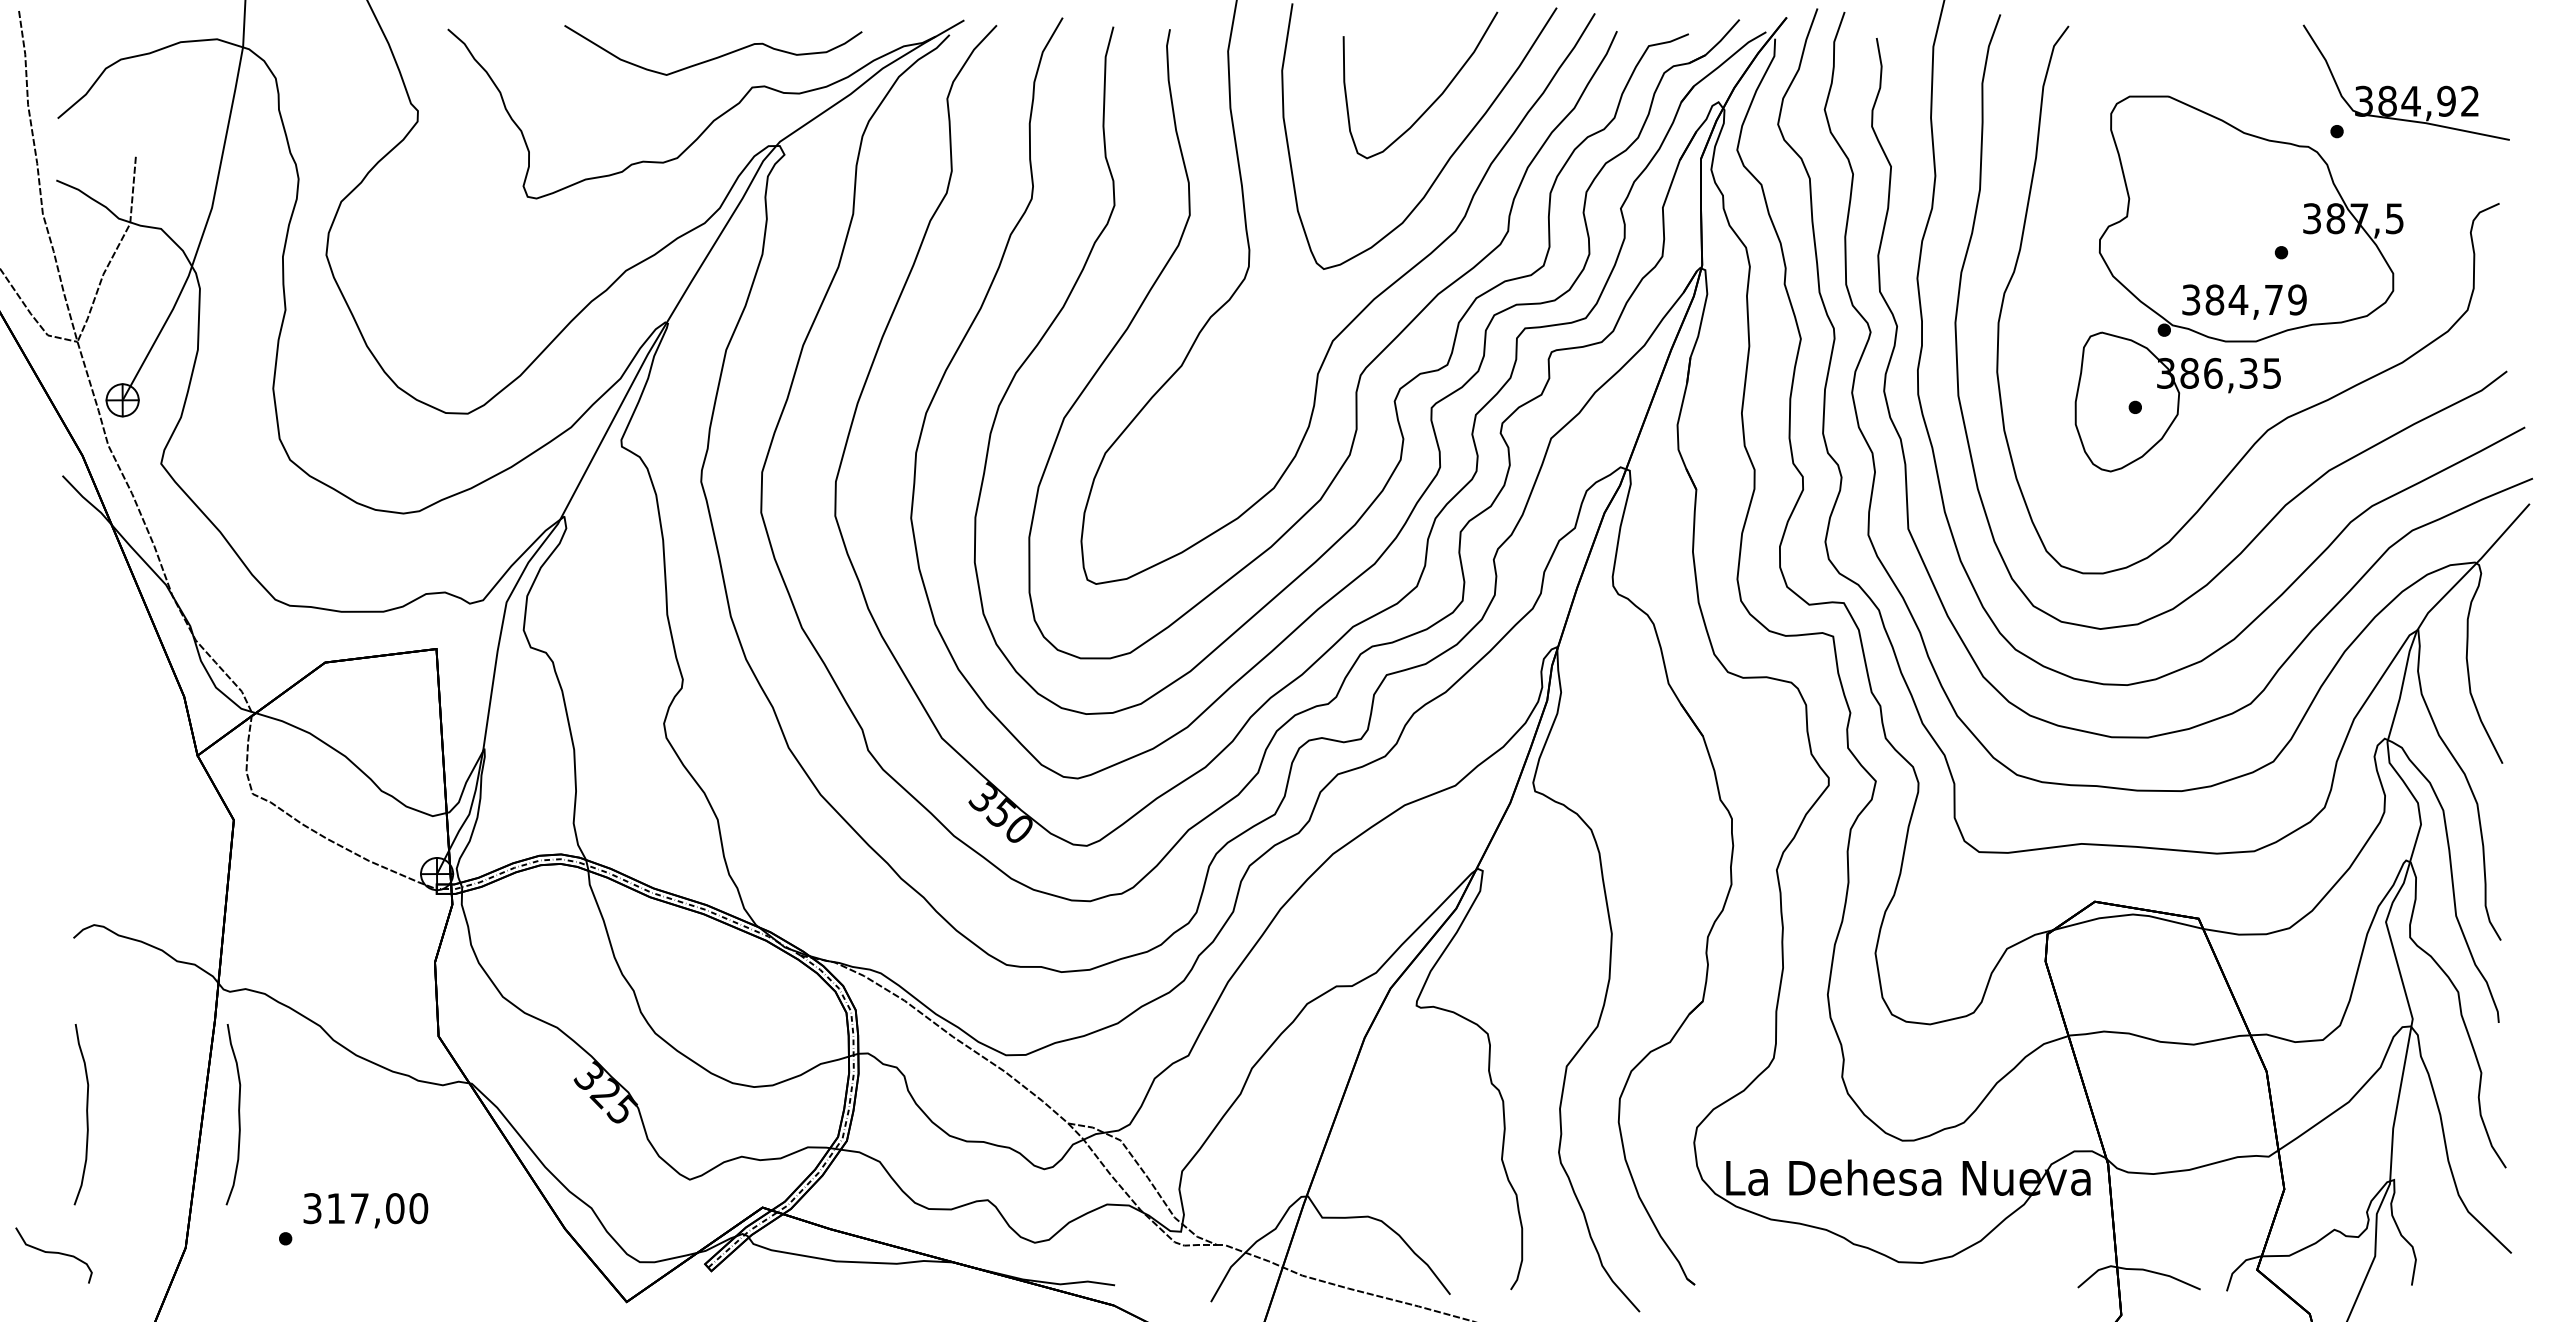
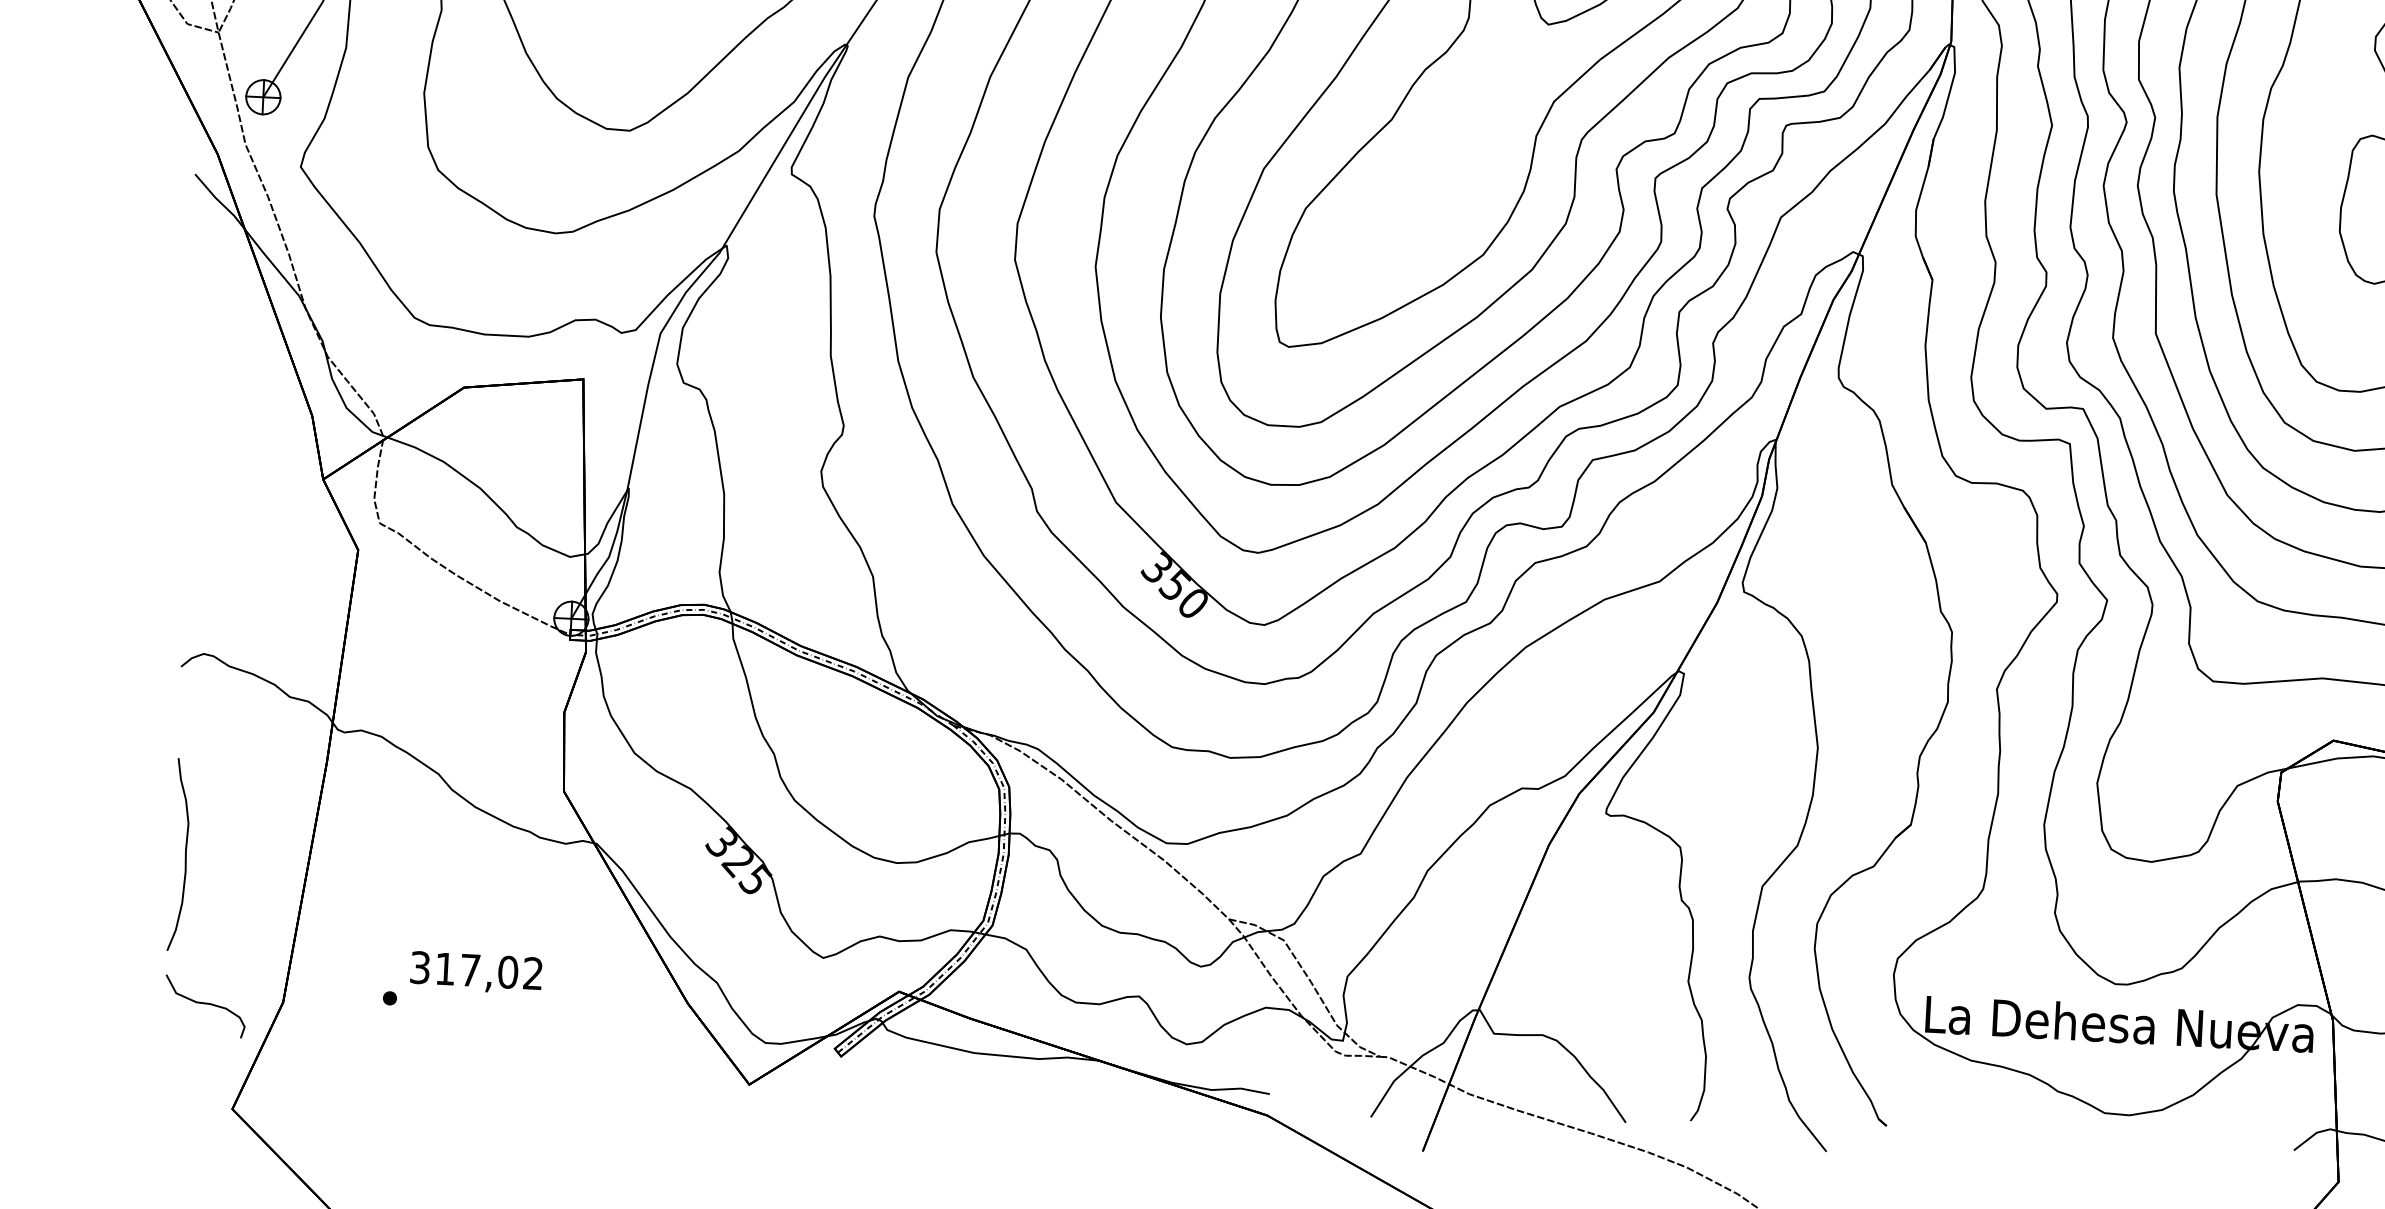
curve: (238, 1114) -> (346, 863), removed
text: (418, 1208) -> (533, 973), 317,00 -> 317,02
curve: (53, 1253) -> (204, 1004), moved

